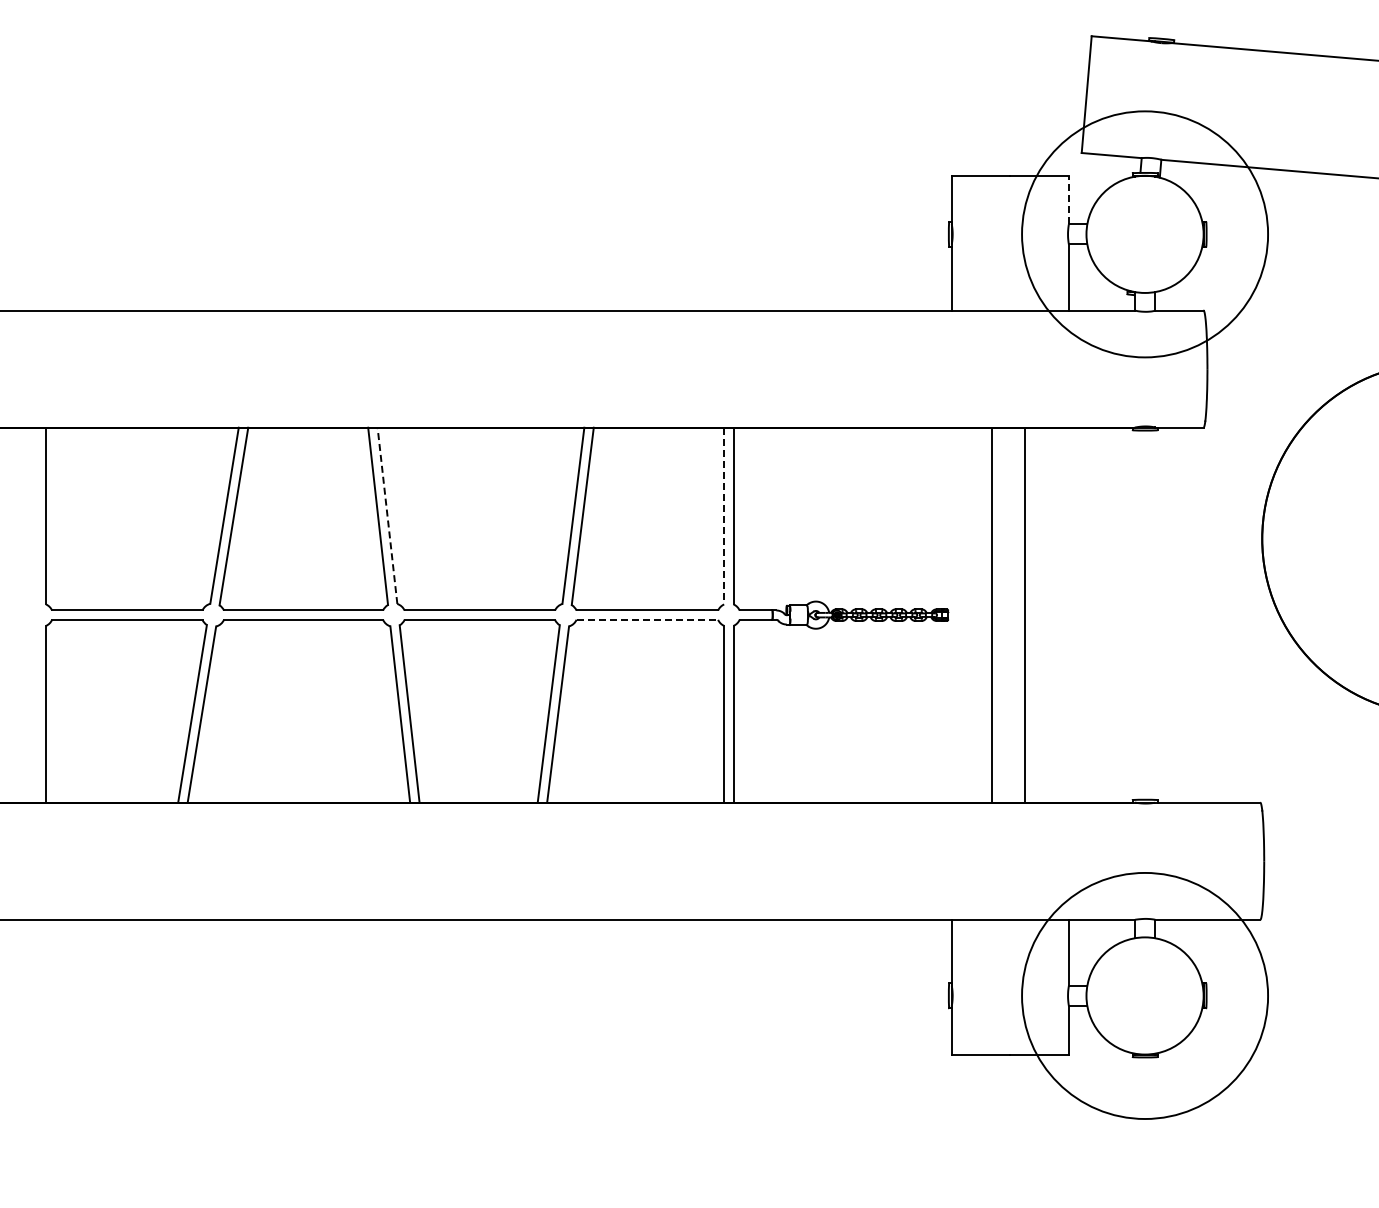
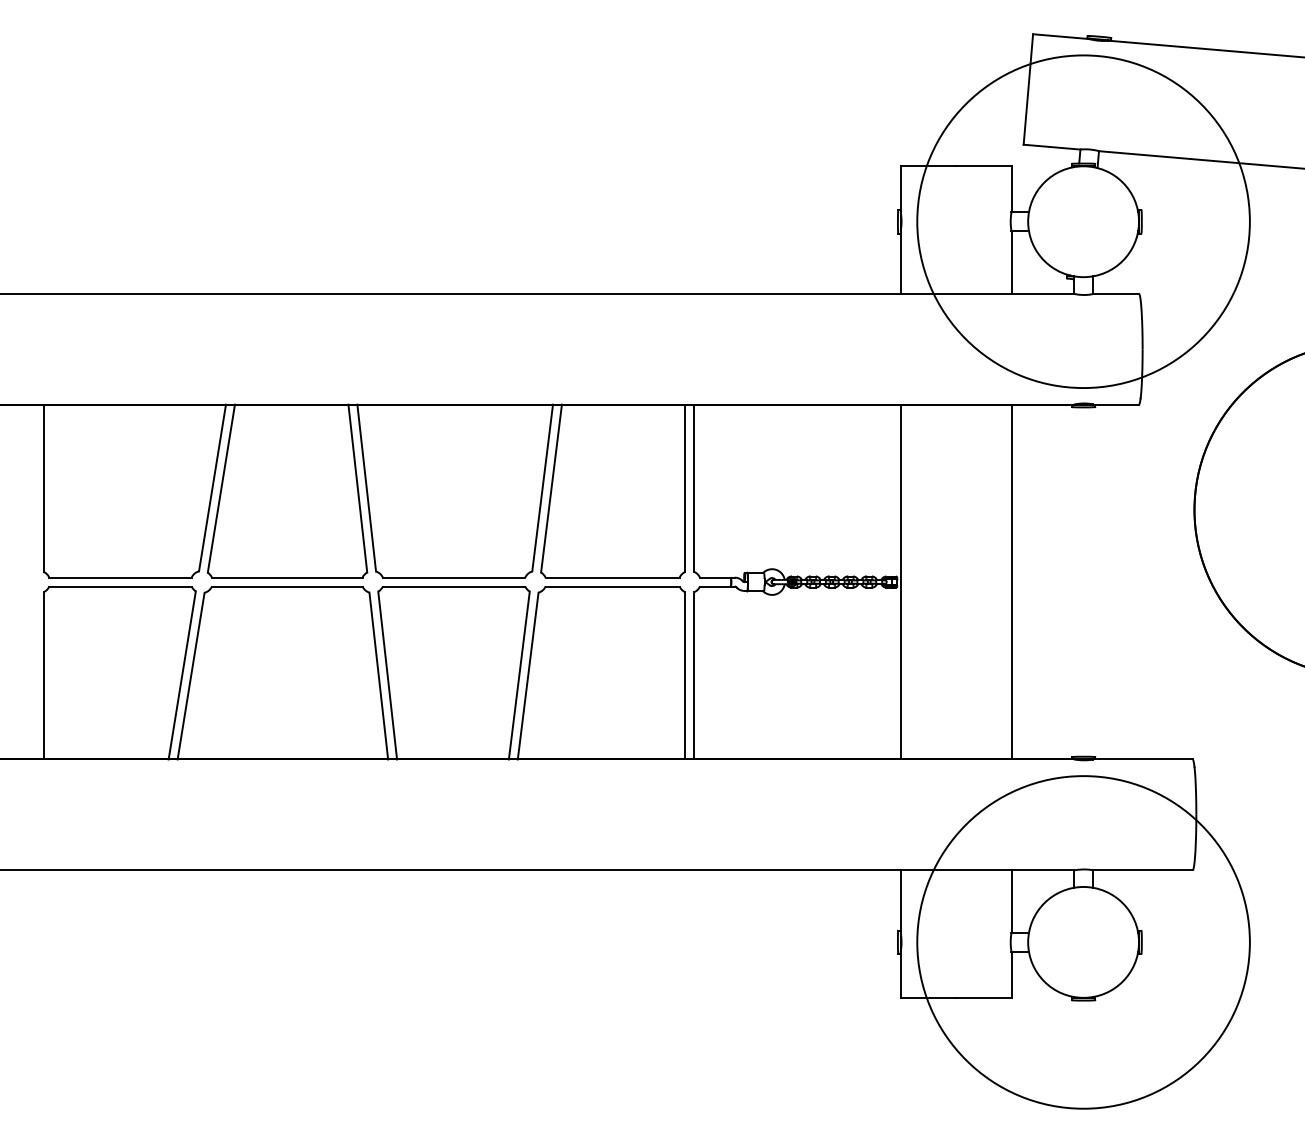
line: (1068, 199) -> (1011, 188), dashed -> solid
circle: (1144, 234) -> (1083, 221), size x1.43
line: (387, 515) -> (366, 487), dashed -> solid
line: (724, 516) -> (685, 488), dashed -> solid
line: (991, 614) -> (900, 581), moved
line: (1024, 614) -> (1011, 581), moved
line: (647, 619) -> (612, 586), dashed -> solid
circle: (1144, 995) -> (1083, 941), size x1.43

